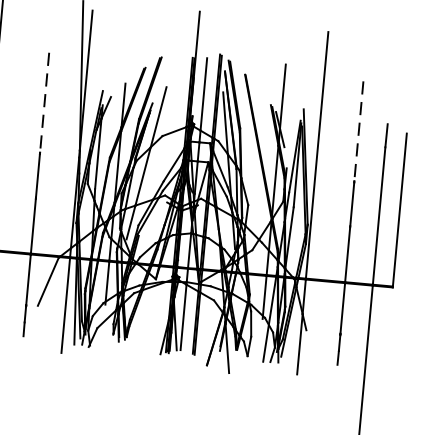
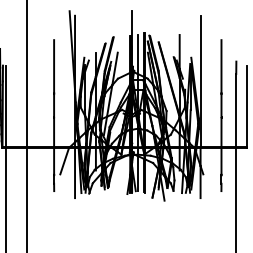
line: (45, 102) -> (54, 66), dashed -> solid
line: (358, 130) -> (221, 66), dashed -> solid

